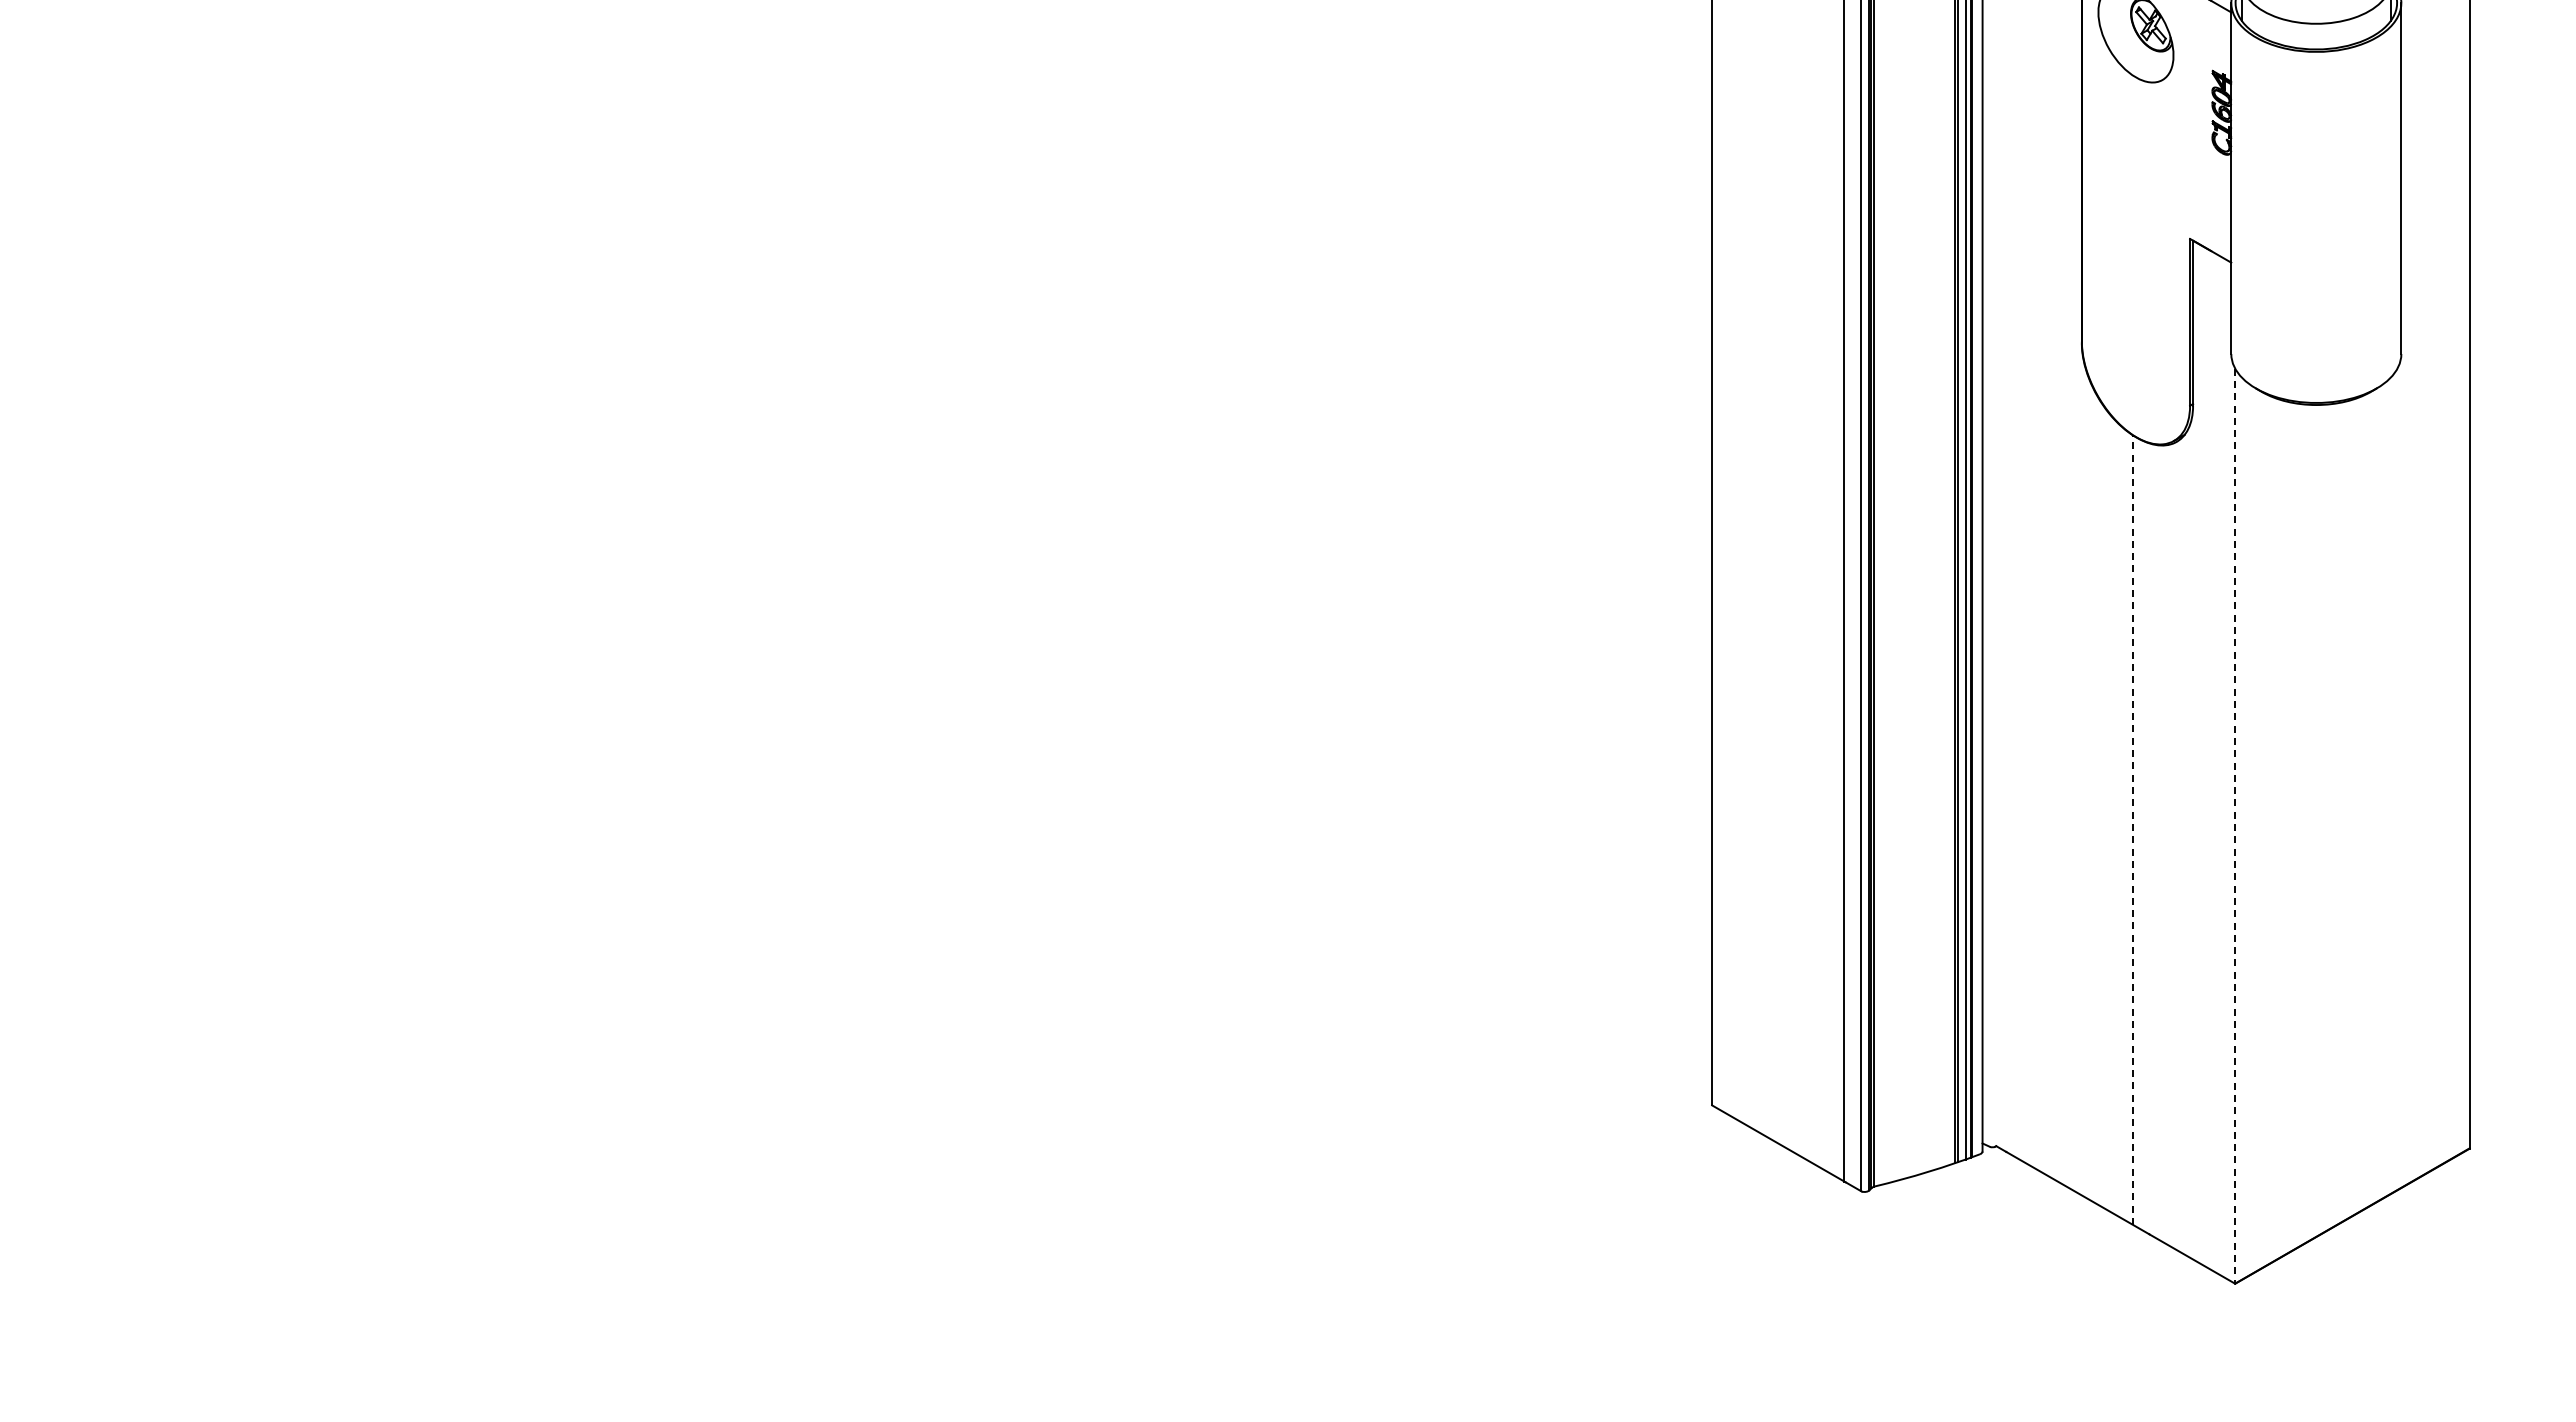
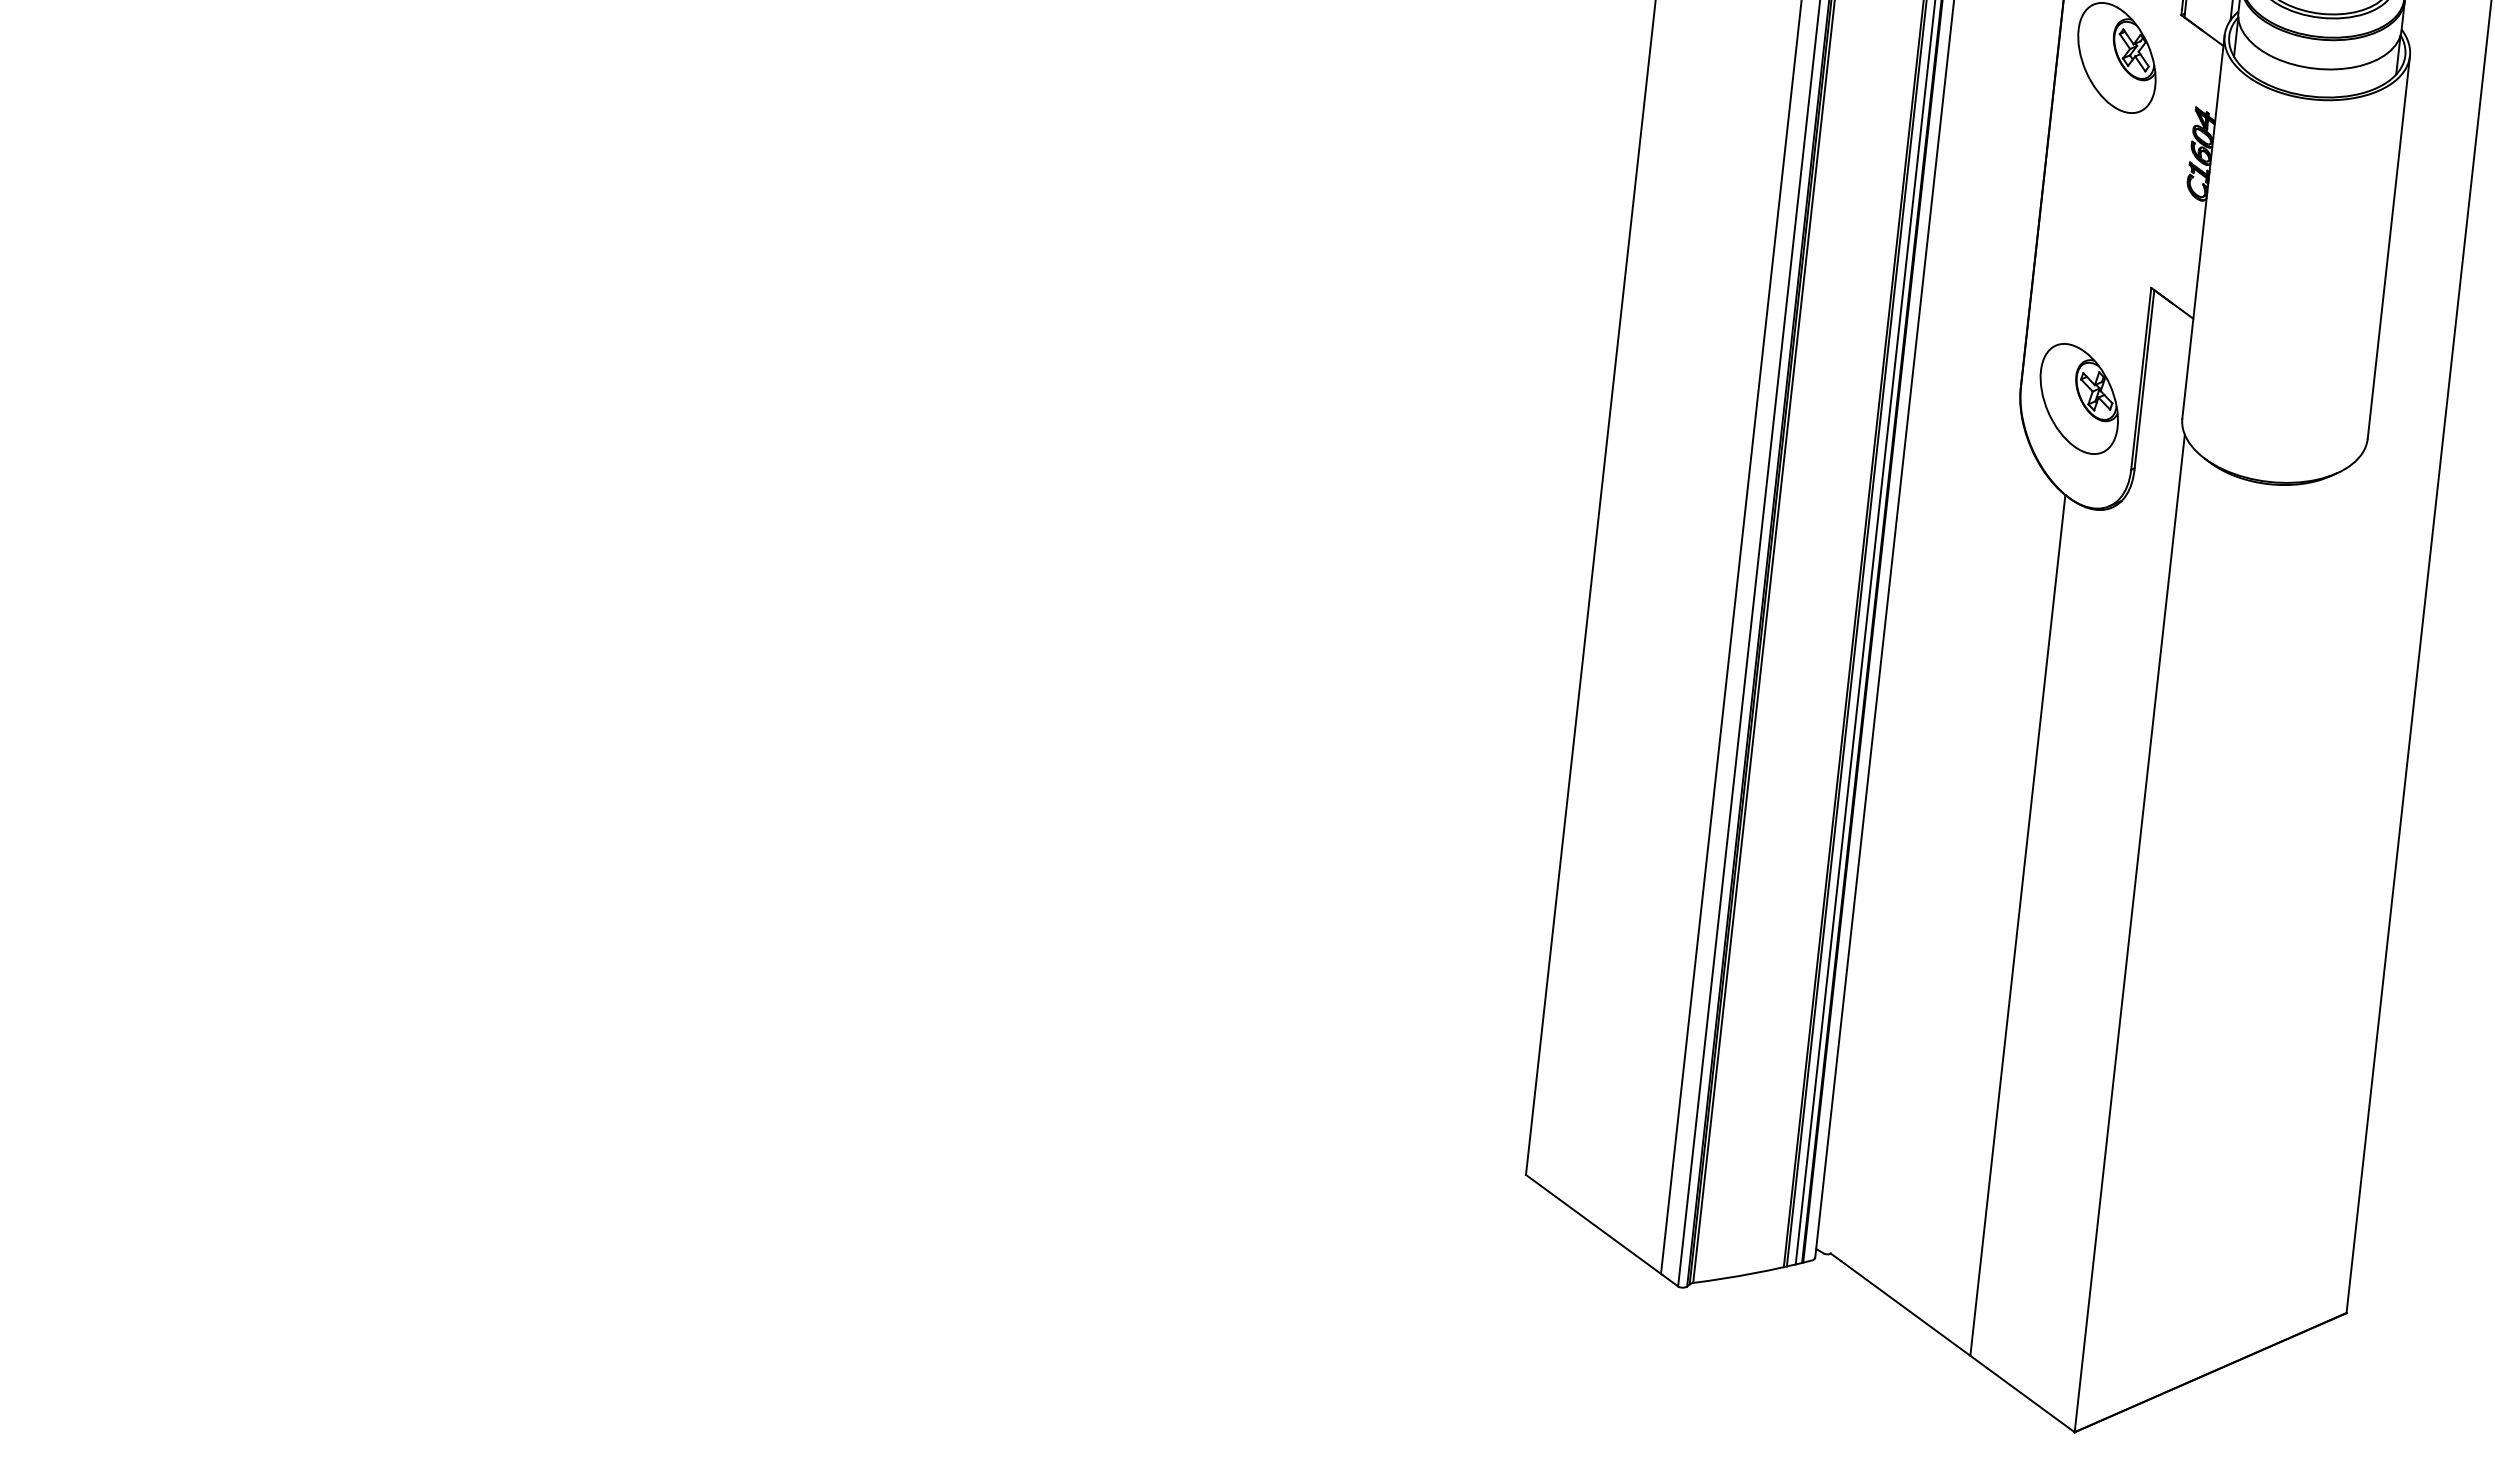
part: (2135, 346) -> (2078, 398), added
line: (2235, 826) -> (2130, 933), dashed -> solid
line: (2132, 830) -> (2017, 925), dashed -> solid

